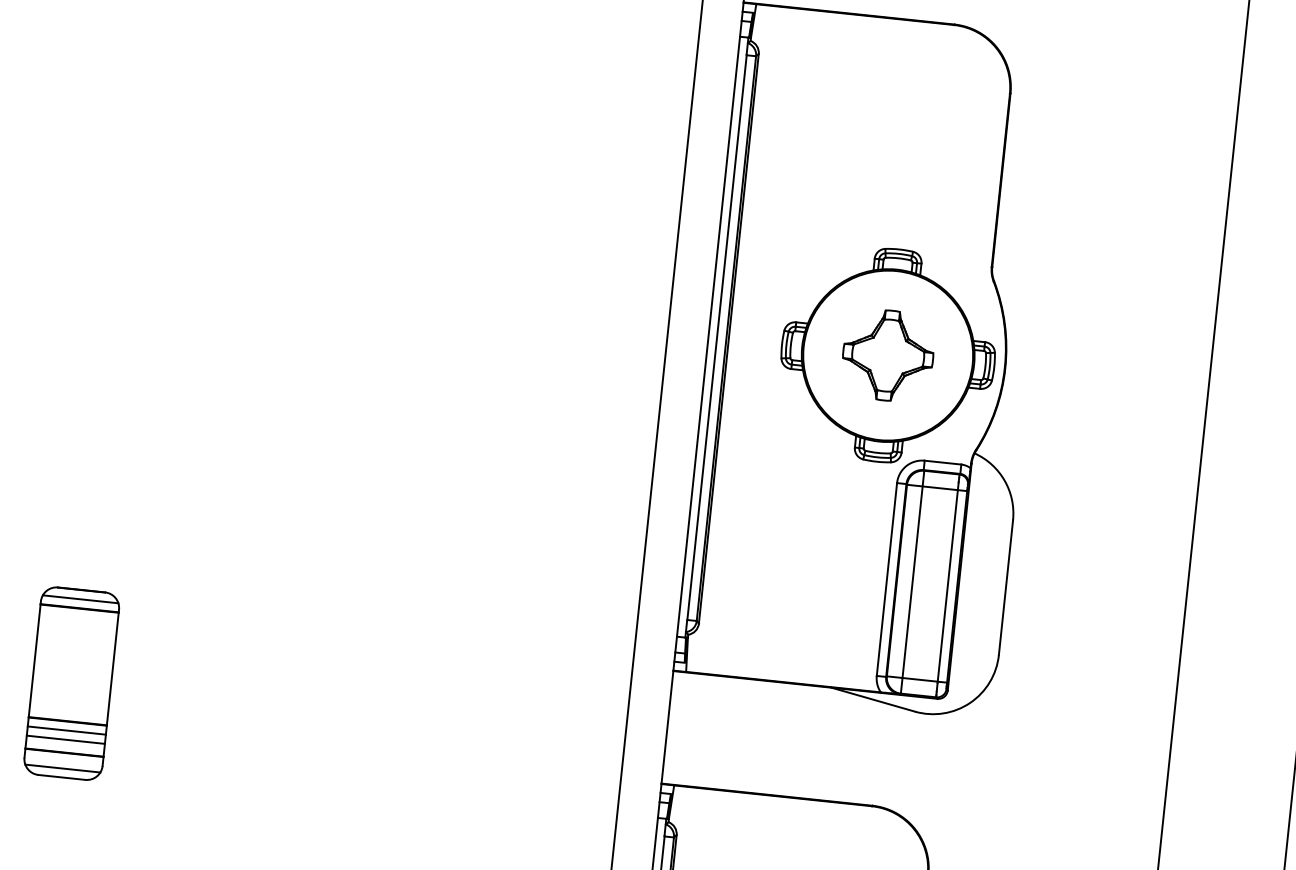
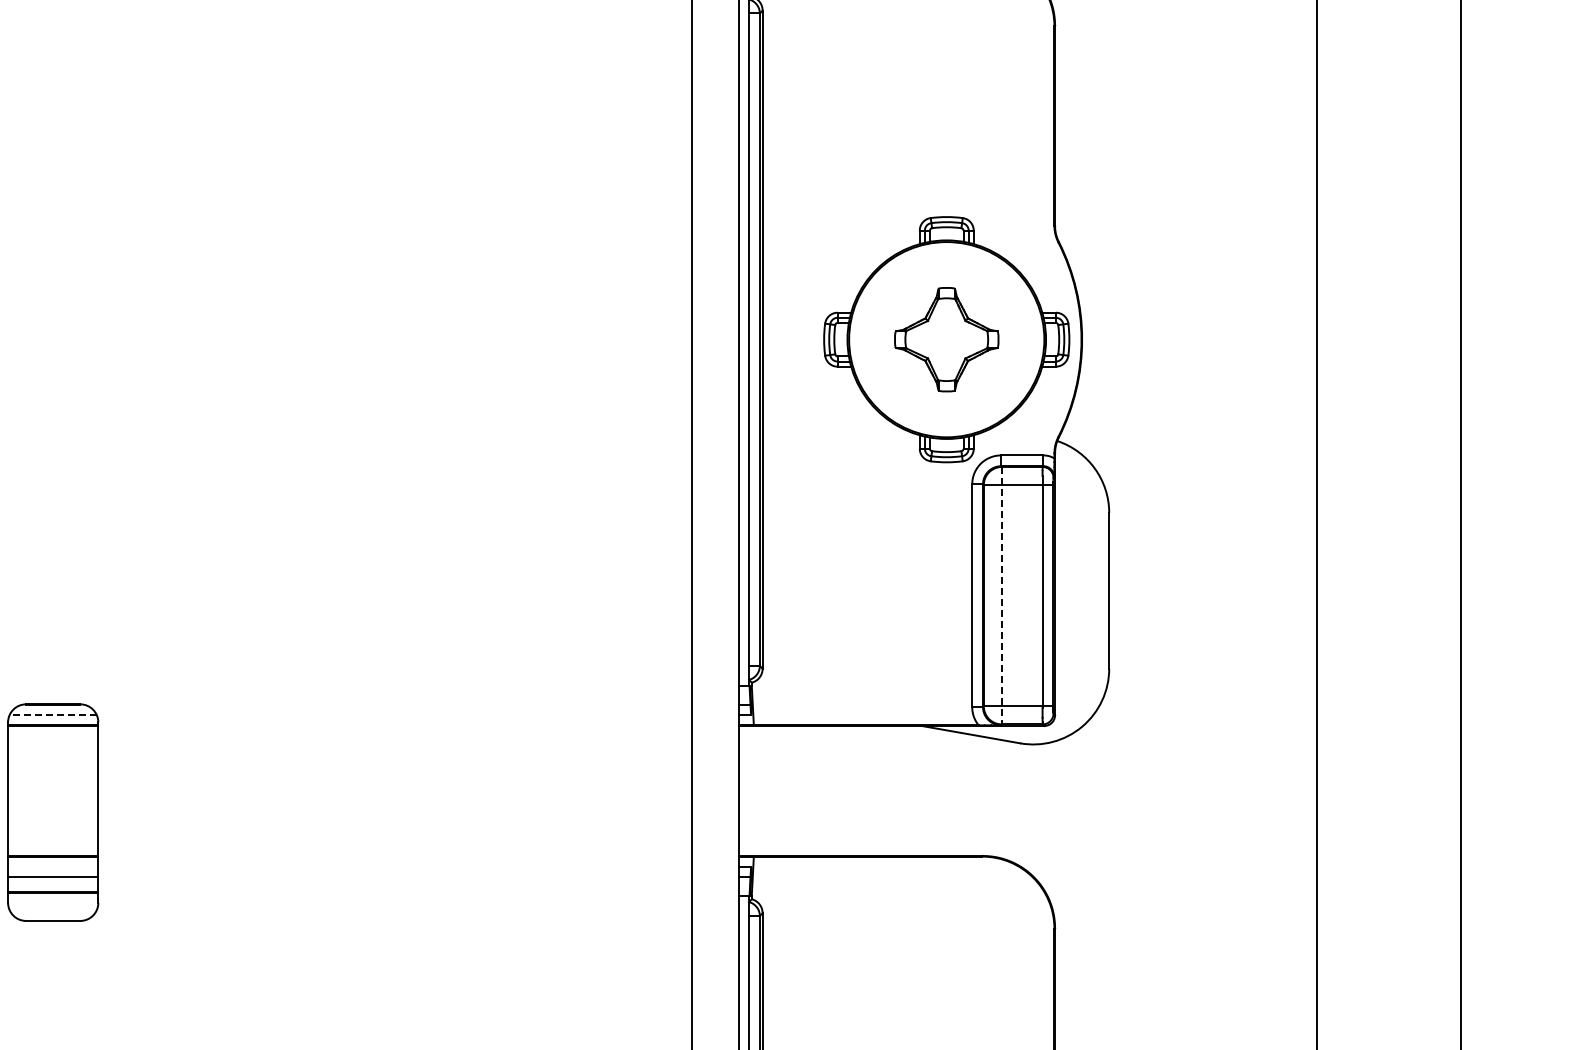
line: (912, 582) -> (1001, 595), solid -> dashed
line: (80, 599) -> (53, 715), solid -> dashed
line: (67, 730) -> (53, 866), removed
line: (62, 768) -> (52, 910), removed

